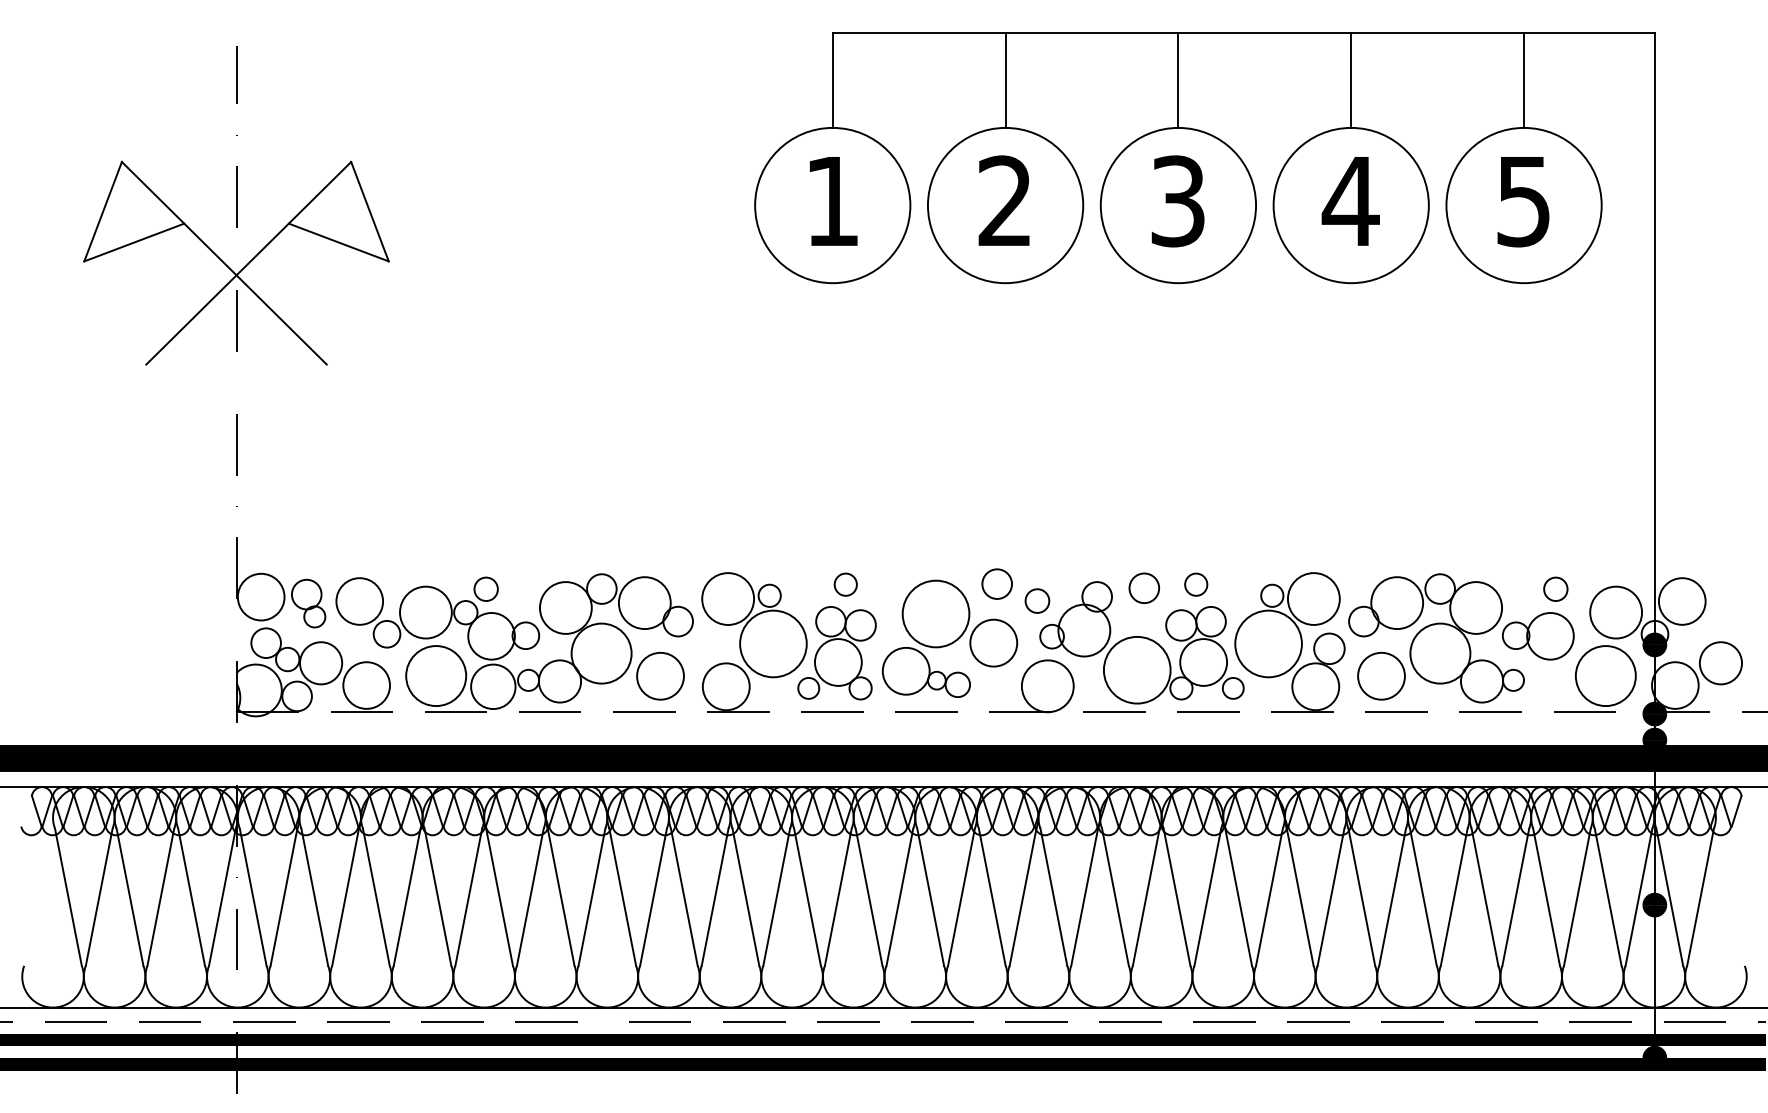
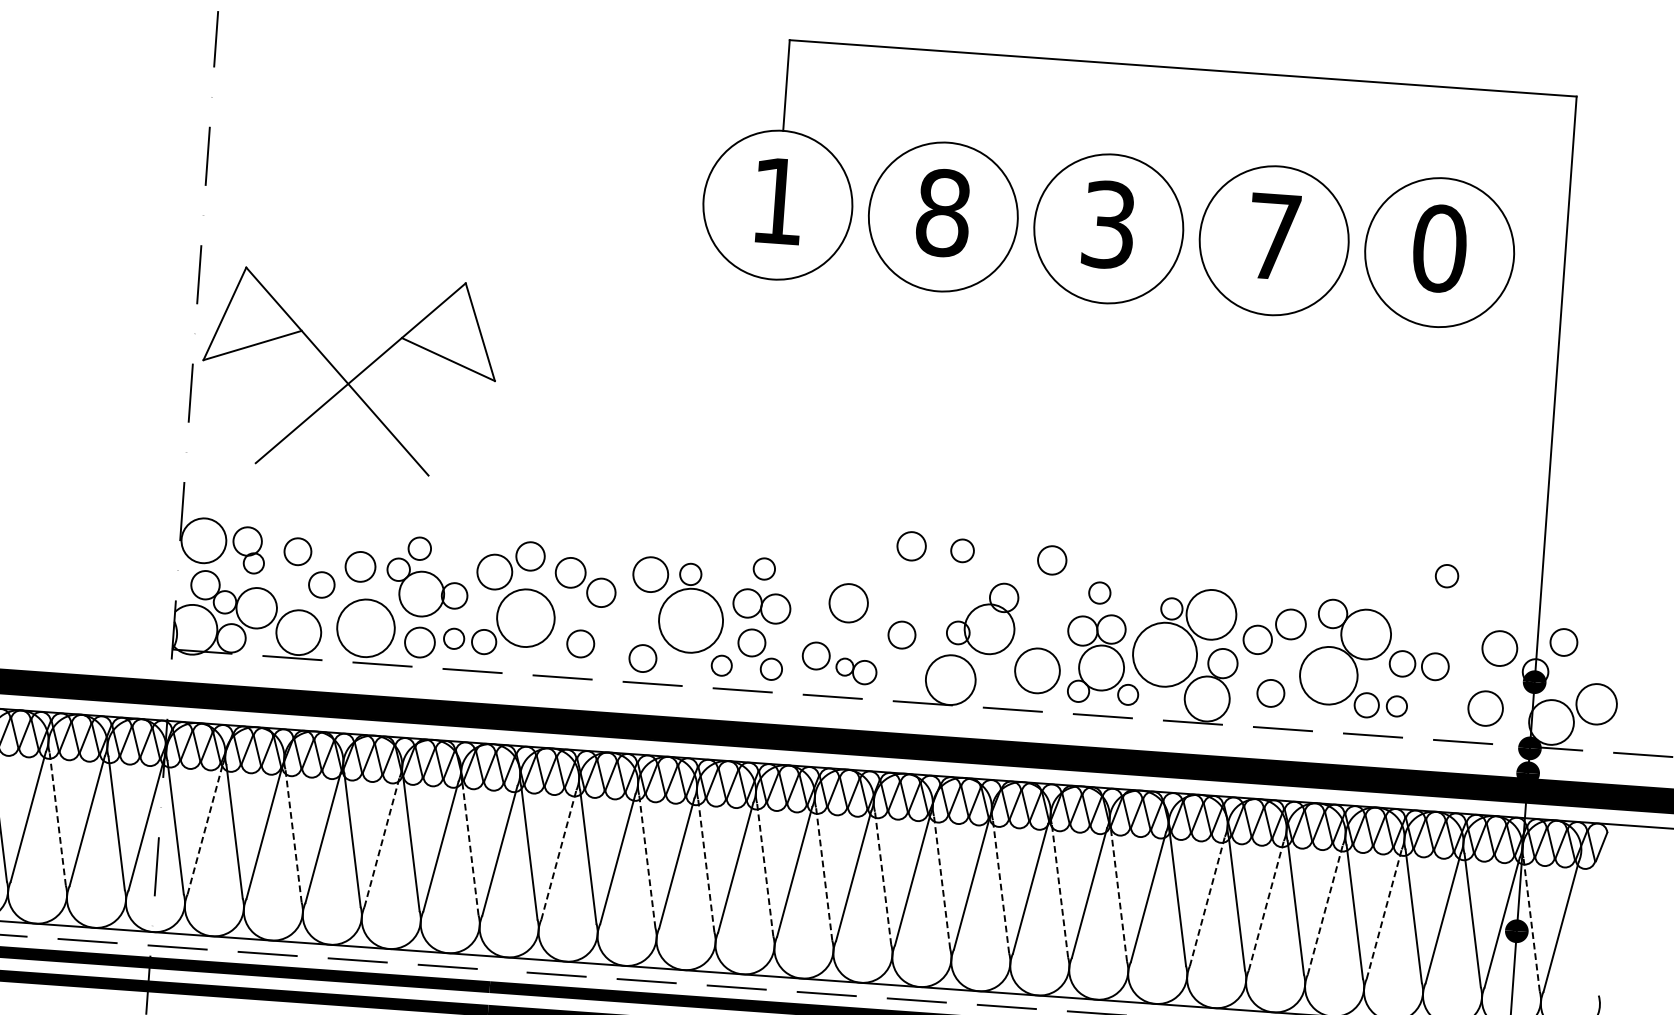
line: (1005, 80) -> (951, 97), removed
line: (1178, 80) -> (1117, 109), removed
line: (1351, 80) -> (1283, 121), removed
line: (1524, 80) -> (1448, 132), removed
text: (1005, 201) -> (943, 213), 2 -> 8
text: (1350, 201) -> (1273, 236), 4 -> 7
text: (1523, 201) -> (1439, 248), 5 -> 0
part: (231, 268) -> (343, 377), moved
circle: (996, 583) -> (911, 545), moved
circle: (1143, 587) -> (1051, 559), moved
circle: (1555, 588) -> (1446, 575), moved
circle: (728, 598) -> (651, 574), size x0.7
circle: (1037, 600) -> (962, 550), moved
circle: (359, 601) -> (297, 551), size x0.6
circle: (1681, 601) -> (1563, 642), size x0.6
circle: (644, 603) -> (570, 573), size x0.6
circle: (1397, 603) -> (1291, 624), size x0.6
circle: (565, 607) -> (494, 571), size x0.7
circle: (425, 612) -> (360, 566), size x0.6
circle: (1616, 612) -> (1500, 648), size x0.7
circle: (935, 613) -> (848, 602), size x0.6
circle: (1550, 635) -> (1435, 666), size x0.6
circle: (993, 642) -> (901, 634), size x0.6
circle: (837, 662) -> (751, 642), size x0.6
circle: (1136, 669) -> (1036, 670), size x0.7
circle: (905, 670) -> (815, 655), size x0.6
circle: (660, 675) -> (580, 643), size x0.6
circle: (1381, 675) -> (1270, 692), size x0.6
circle: (1605, 676) -> (1485, 709), size x0.6
circle: (559, 681) -> (483, 642), size x0.6
circle: (1481, 681) -> (1366, 705), size x0.6
circle: (493, 686) -> (420, 642), size x0.7
circle: (725, 686) -> (642, 658), size x0.6
line: (130, 897) -> (58, 819), solid -> dashed
line: (283, 897) -> (204, 829), solid -> dashed
line: (376, 897) -> (293, 836), solid -> dashed
line: (468, 897) -> (381, 842), solid -> dashed
line: (561, 897) -> (470, 848), solid -> dashed
line: (653, 897) -> (558, 855), solid -> dashed
line: (745, 897) -> (646, 861), solid -> dashed
line: (807, 897) -> (706, 865), solid -> dashed
line: (869, 897) -> (765, 870), solid -> dashed
line: (930, 897) -> (823, 874), solid -> dashed
line: (992, 897) -> (883, 878), solid -> dashed
line: (1053, 897) -> (941, 882), solid -> dashed
line: (1115, 897) -> (1001, 886), solid -> dashed
line: (1177, 897) -> (1060, 891), solid -> dashed
line: (1238, 897) -> (1118, 895), solid -> dashed
line: (1331, 897) -> (1207, 901), solid -> dashed
line: (1392, 897) -> (1266, 905), solid -> dashed
line: (1454, 897) -> (1325, 910), solid -> dashed
line: (1515, 897) -> (1383, 914), solid -> dashed
line: (1669, 897) -> (1531, 924), solid -> dashed

